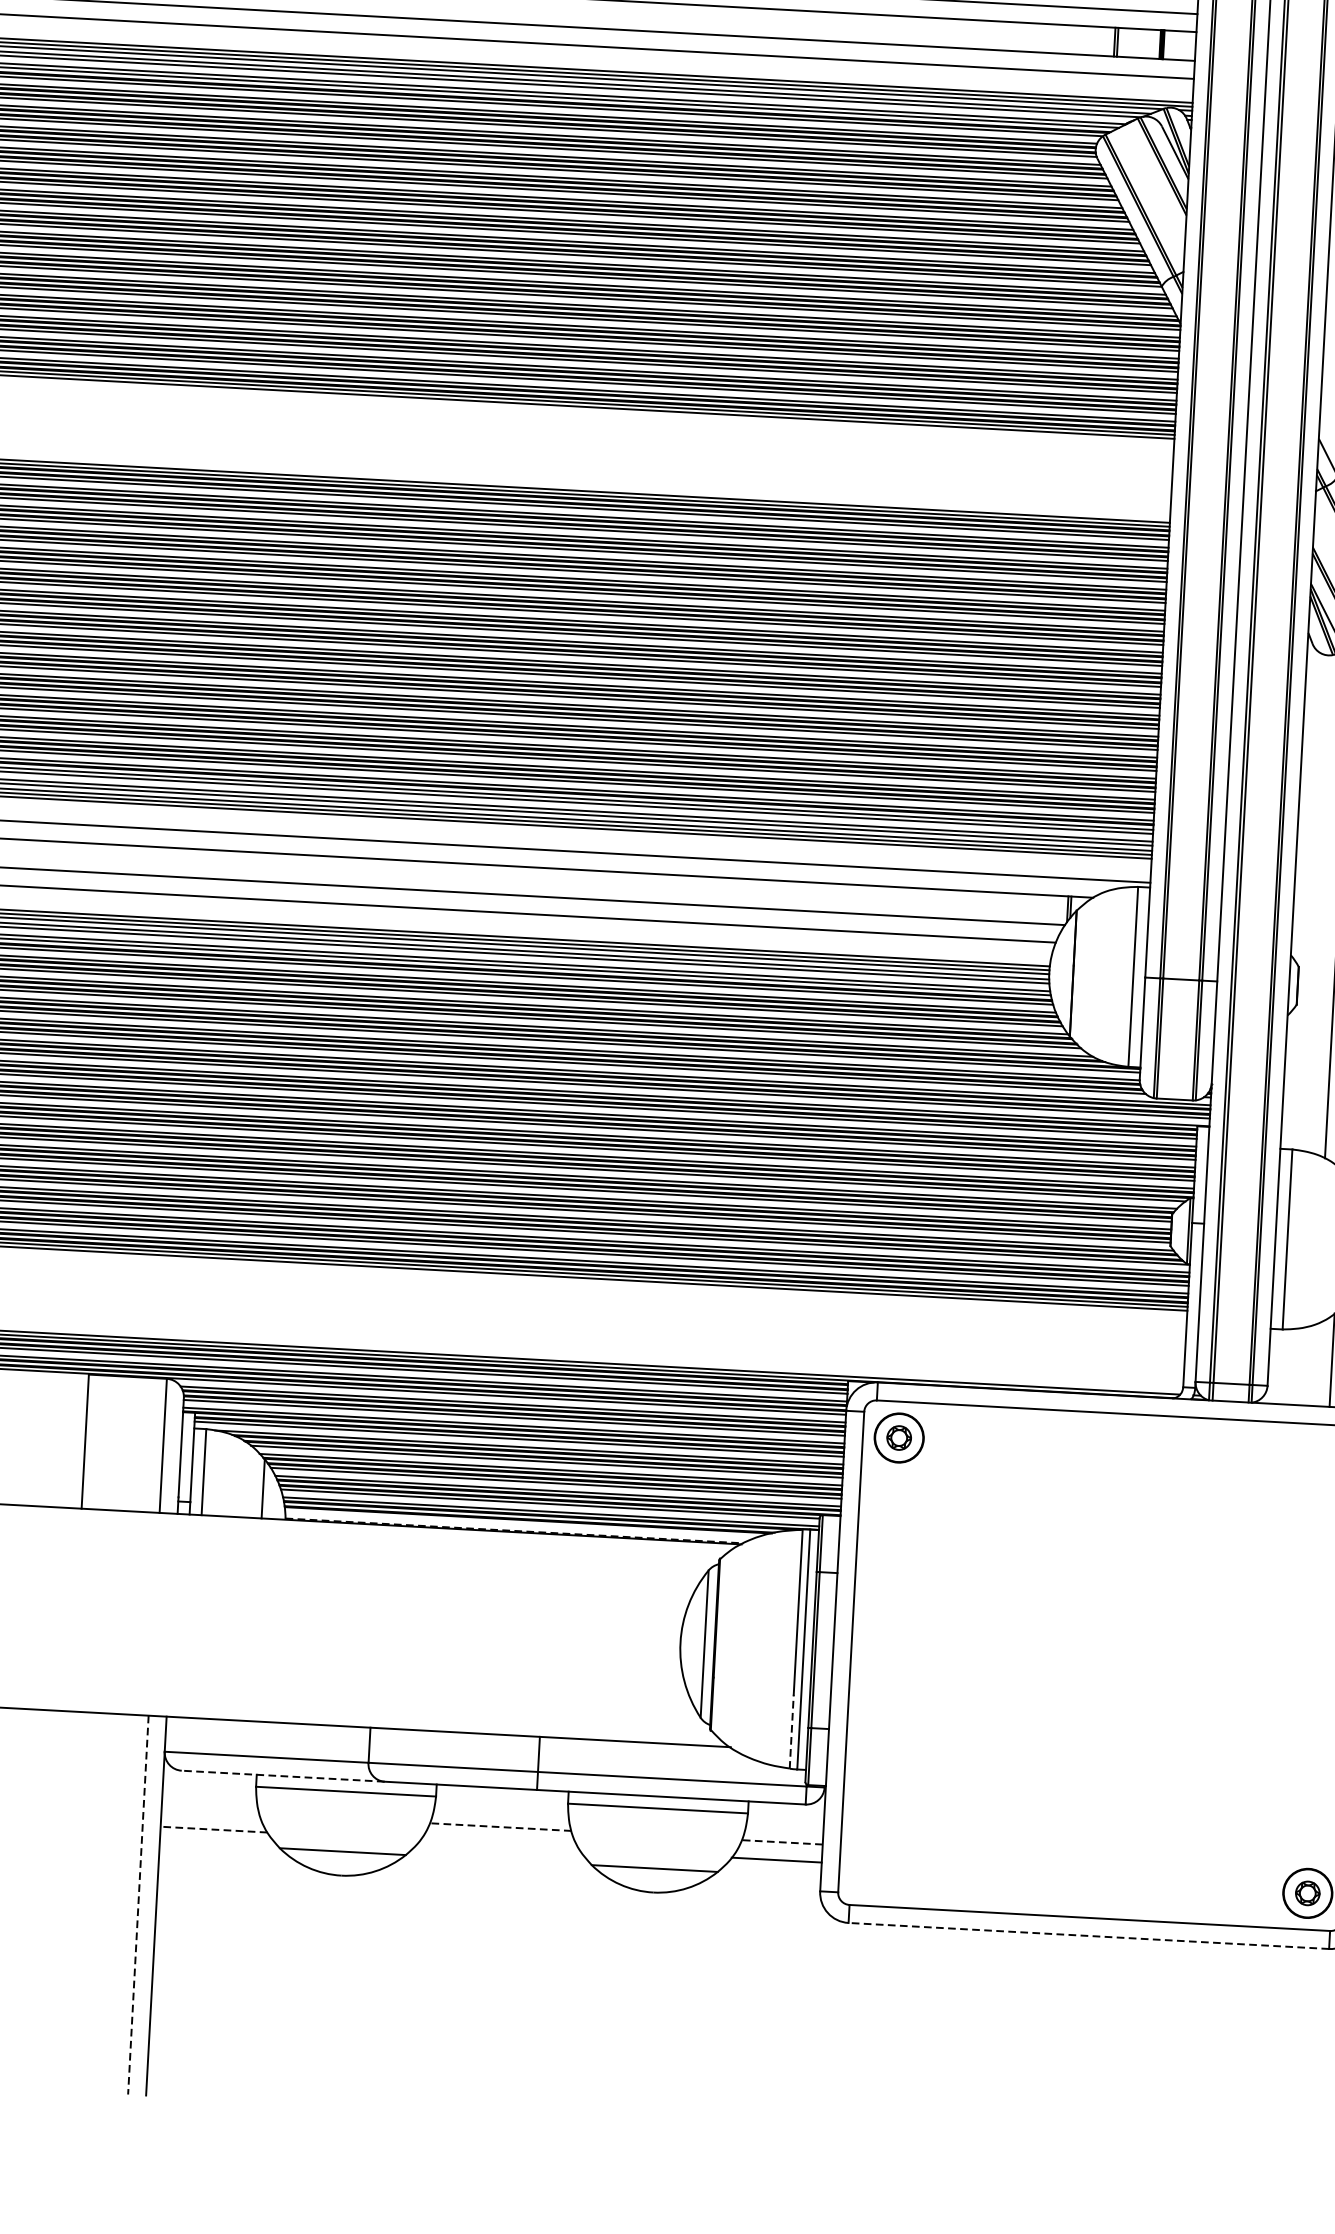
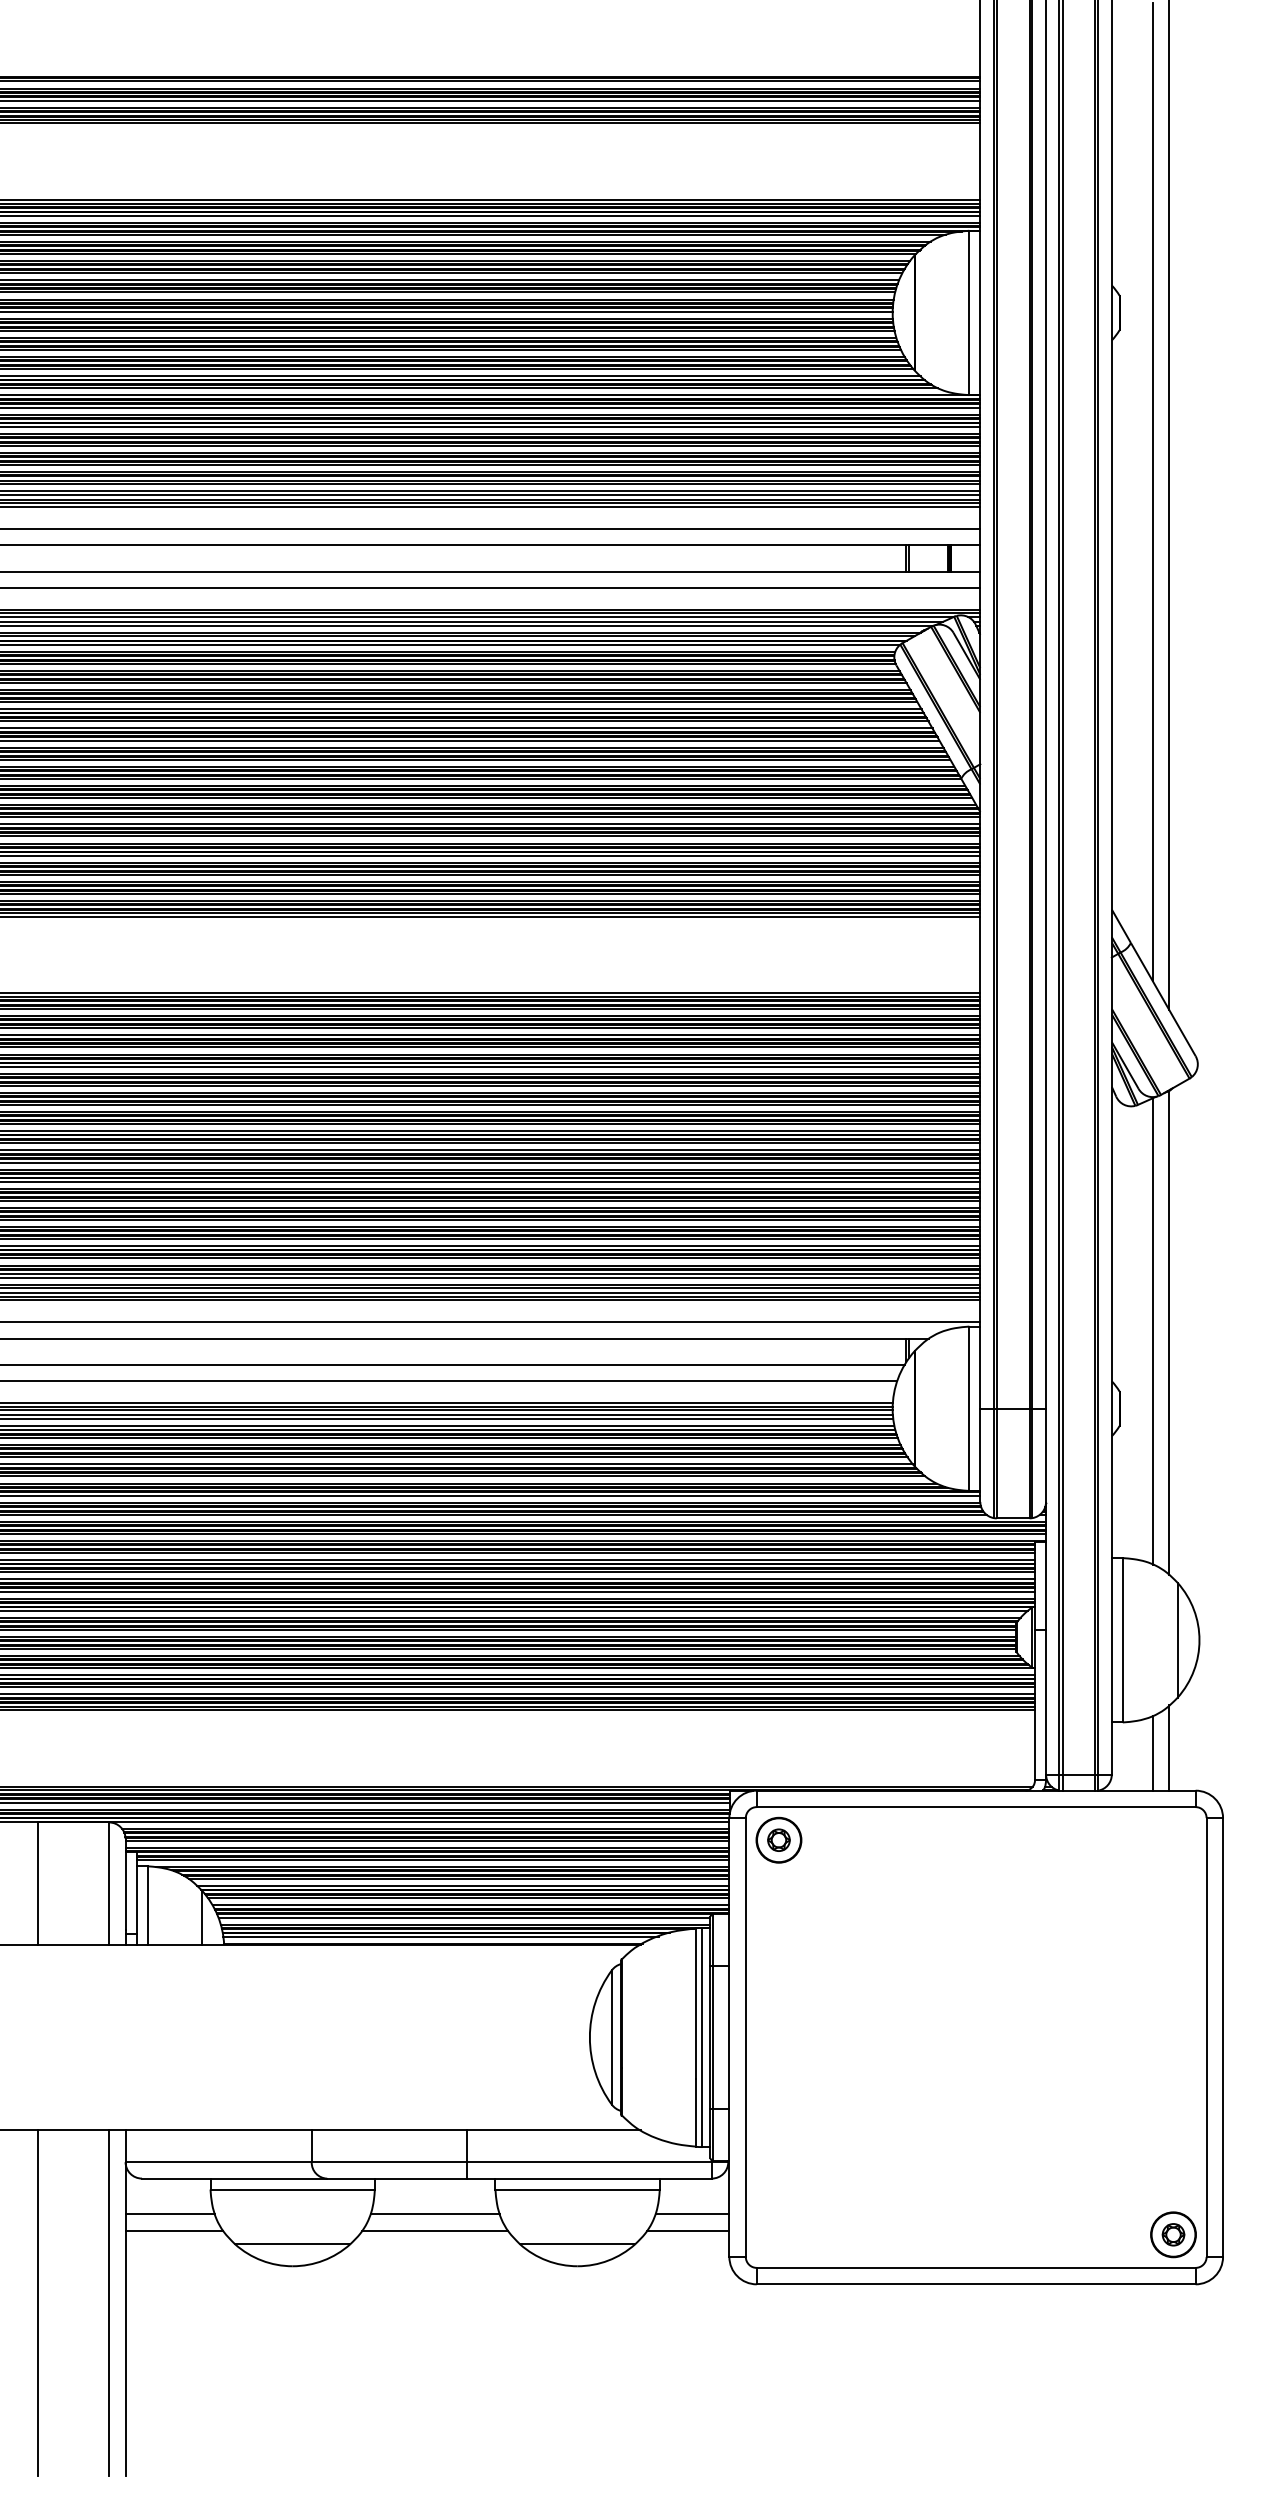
line: (1313, 1365) -> (1152, 1753), added
line: (522, 1523) -> (440, 1936), added
line: (514, 1530) -> (433, 1943), dashed -> solid
line: (791, 1732) -> (695, 2113), dashed -> solid
line: (283, 1776) -> (234, 2178), dashed -> solid
line: (210, 1811) -> (170, 2214), added
line: (500, 1827) -> (435, 2214), dashed -> solid
line: (214, 1829) -> (174, 2230), dashed -> solid
line: (782, 1842) -> (692, 2214), dashed -> solid
line: (498, 1844) -> (434, 2230), added
line: (59, 1901) -> (37, 2303), added
line: (138, 1905) -> (109, 2303), dashed -> solid
line: (1088, 1936) -> (975, 2284), dashed -> solid

